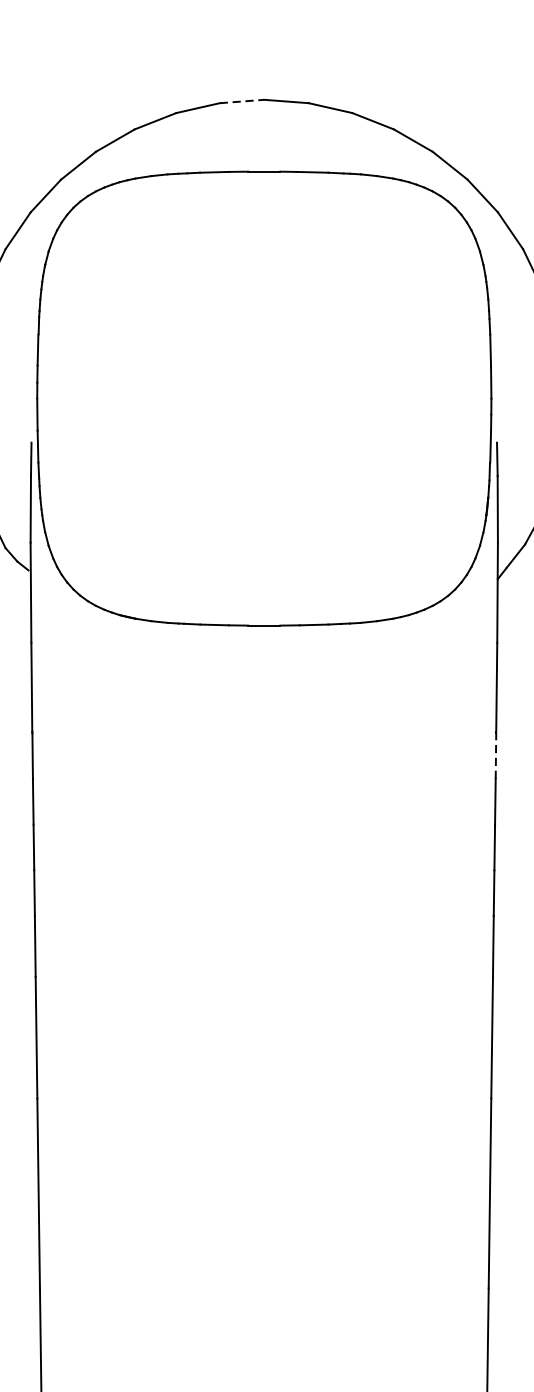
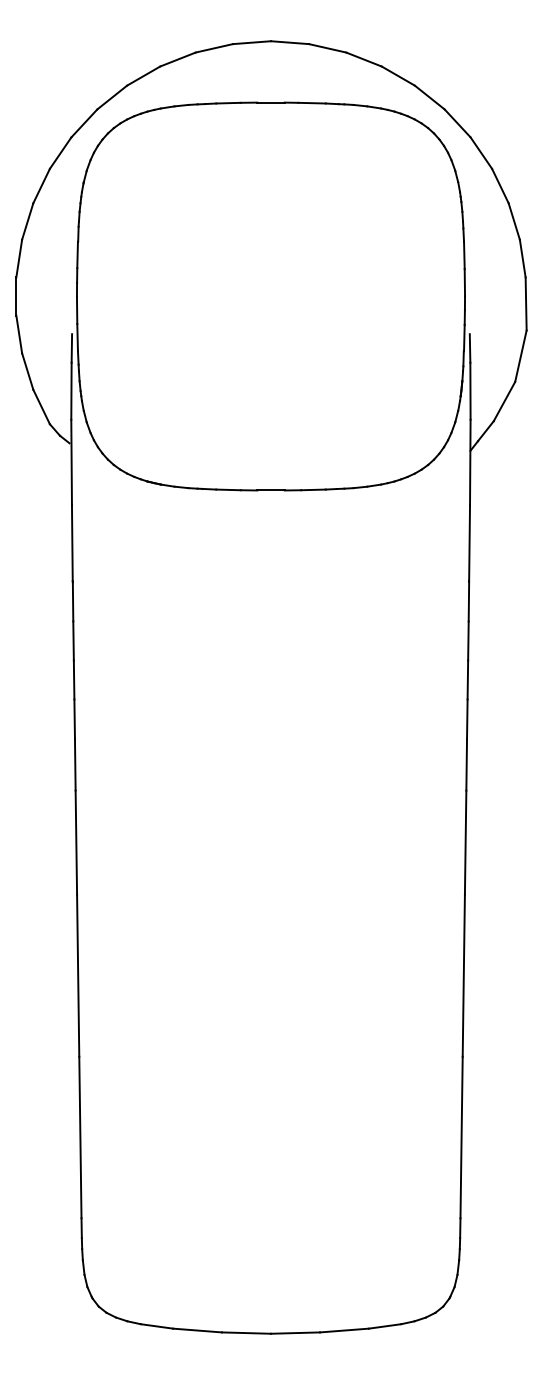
line: (242, 101) -> (252, 42), dashed -> solid
line: (495, 755) -> (468, 601), dashed -> solid

